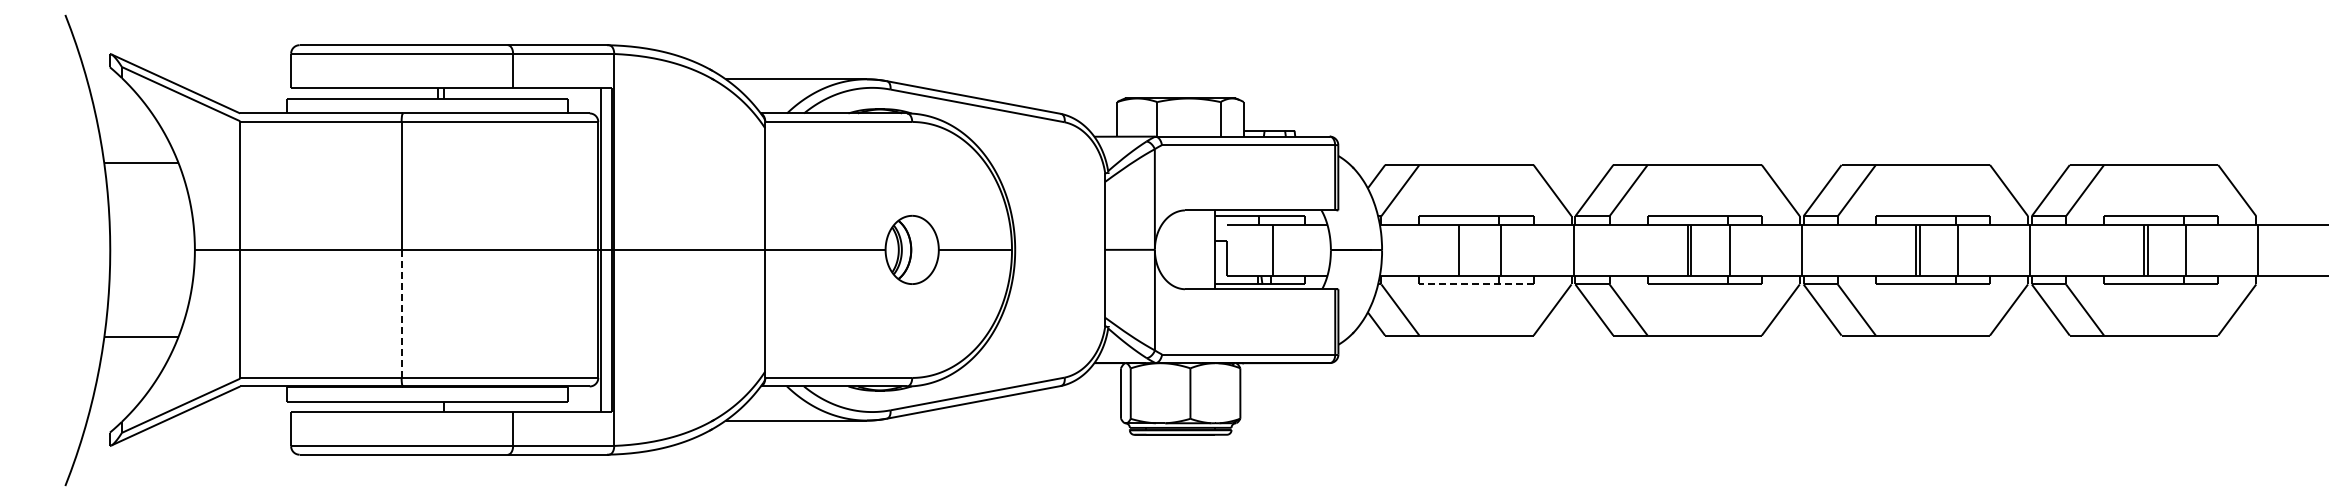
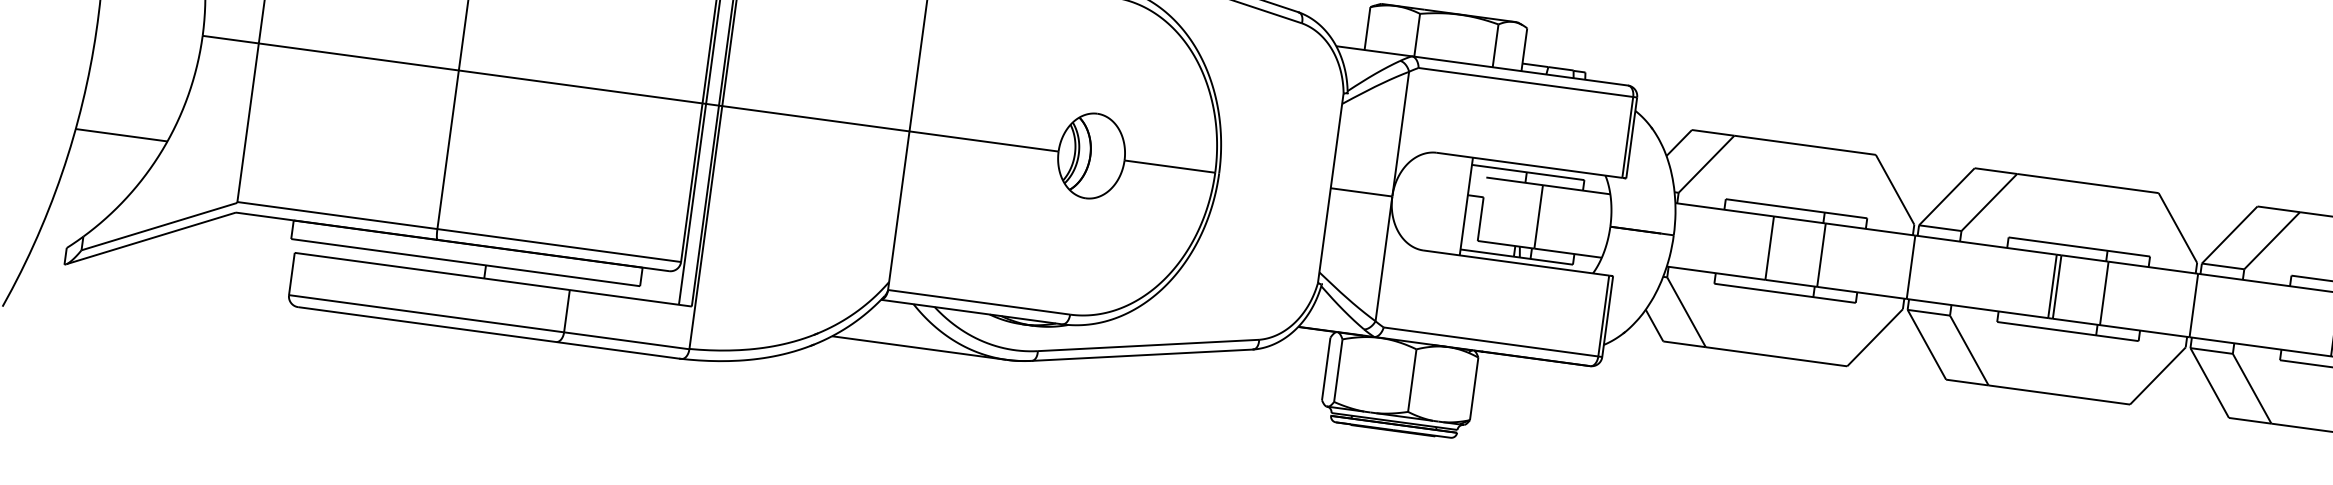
line: (1476, 284) -> (1785, 293), dashed -> solid
line: (401, 313) -> (448, 149), dashed -> solid

